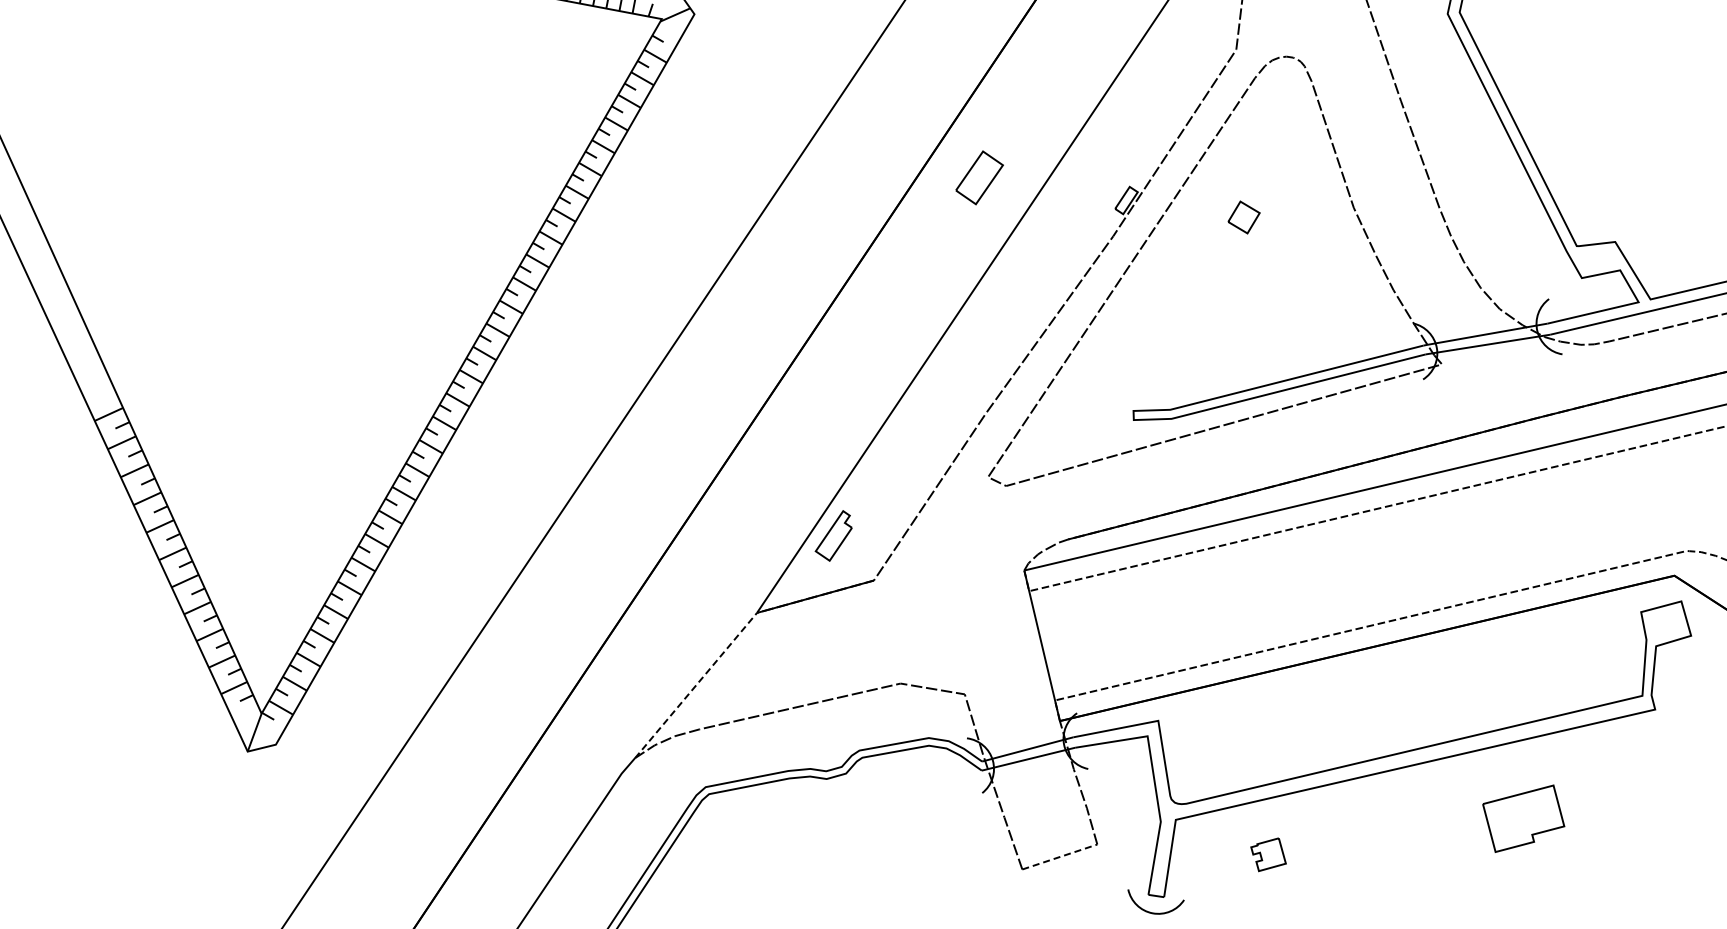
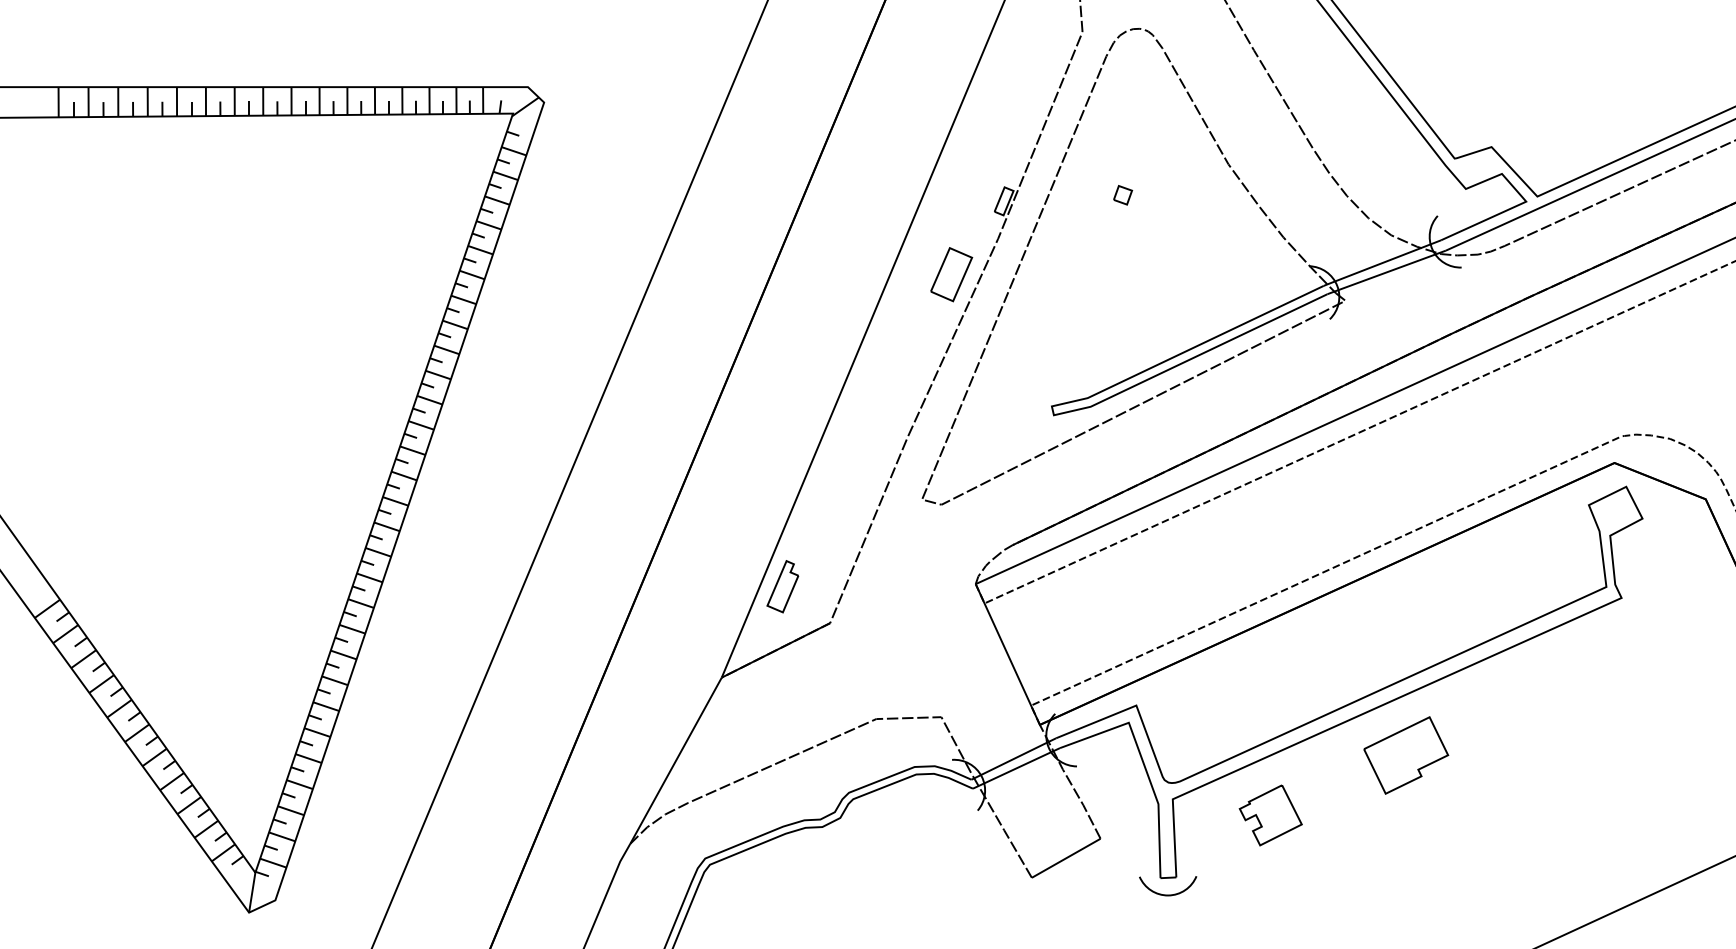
part: (979, 177) -> (951, 274), moved
part: (1244, 217) -> (1123, 195), size x0.62
line: (696, 685) -> (676, 760), dashed -> solid
part: (1523, 818) -> (1406, 755), moved
part: (1268, 854) -> (1270, 815), size x1.67
line: (1060, 857) -> (1066, 858), dashed -> solid

